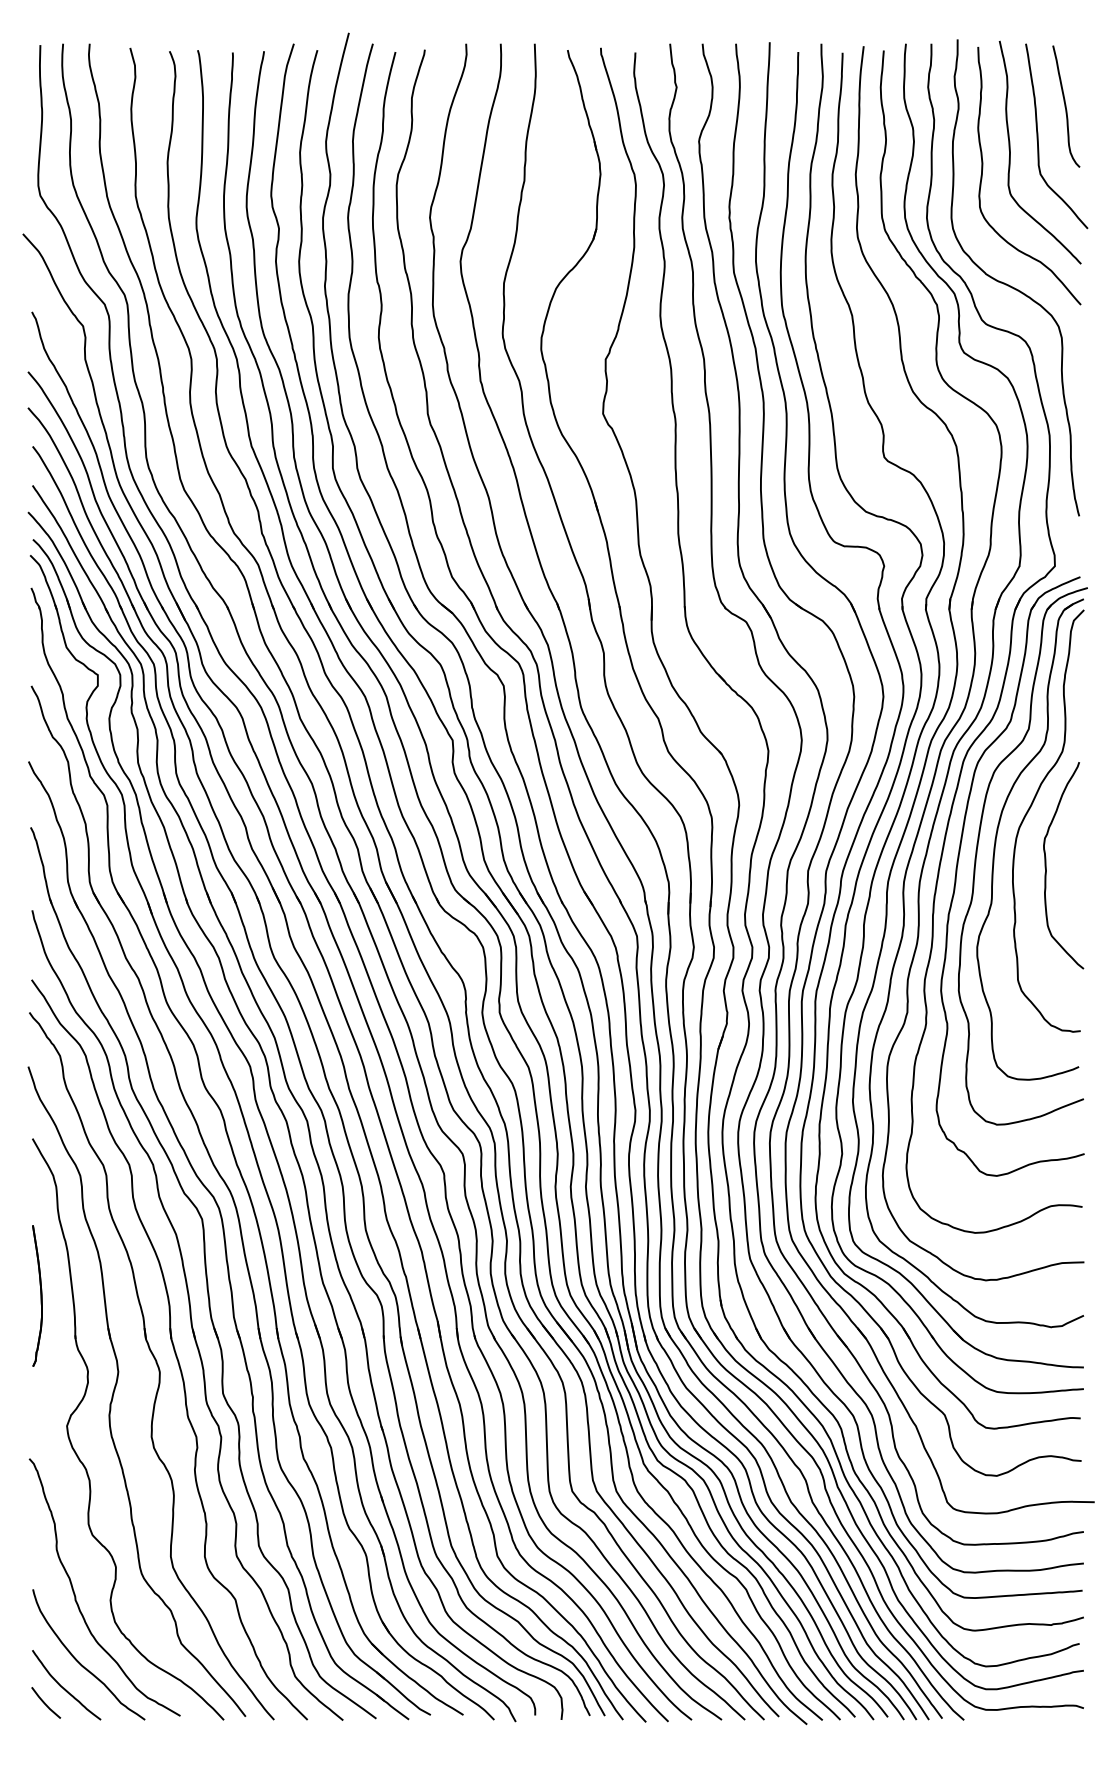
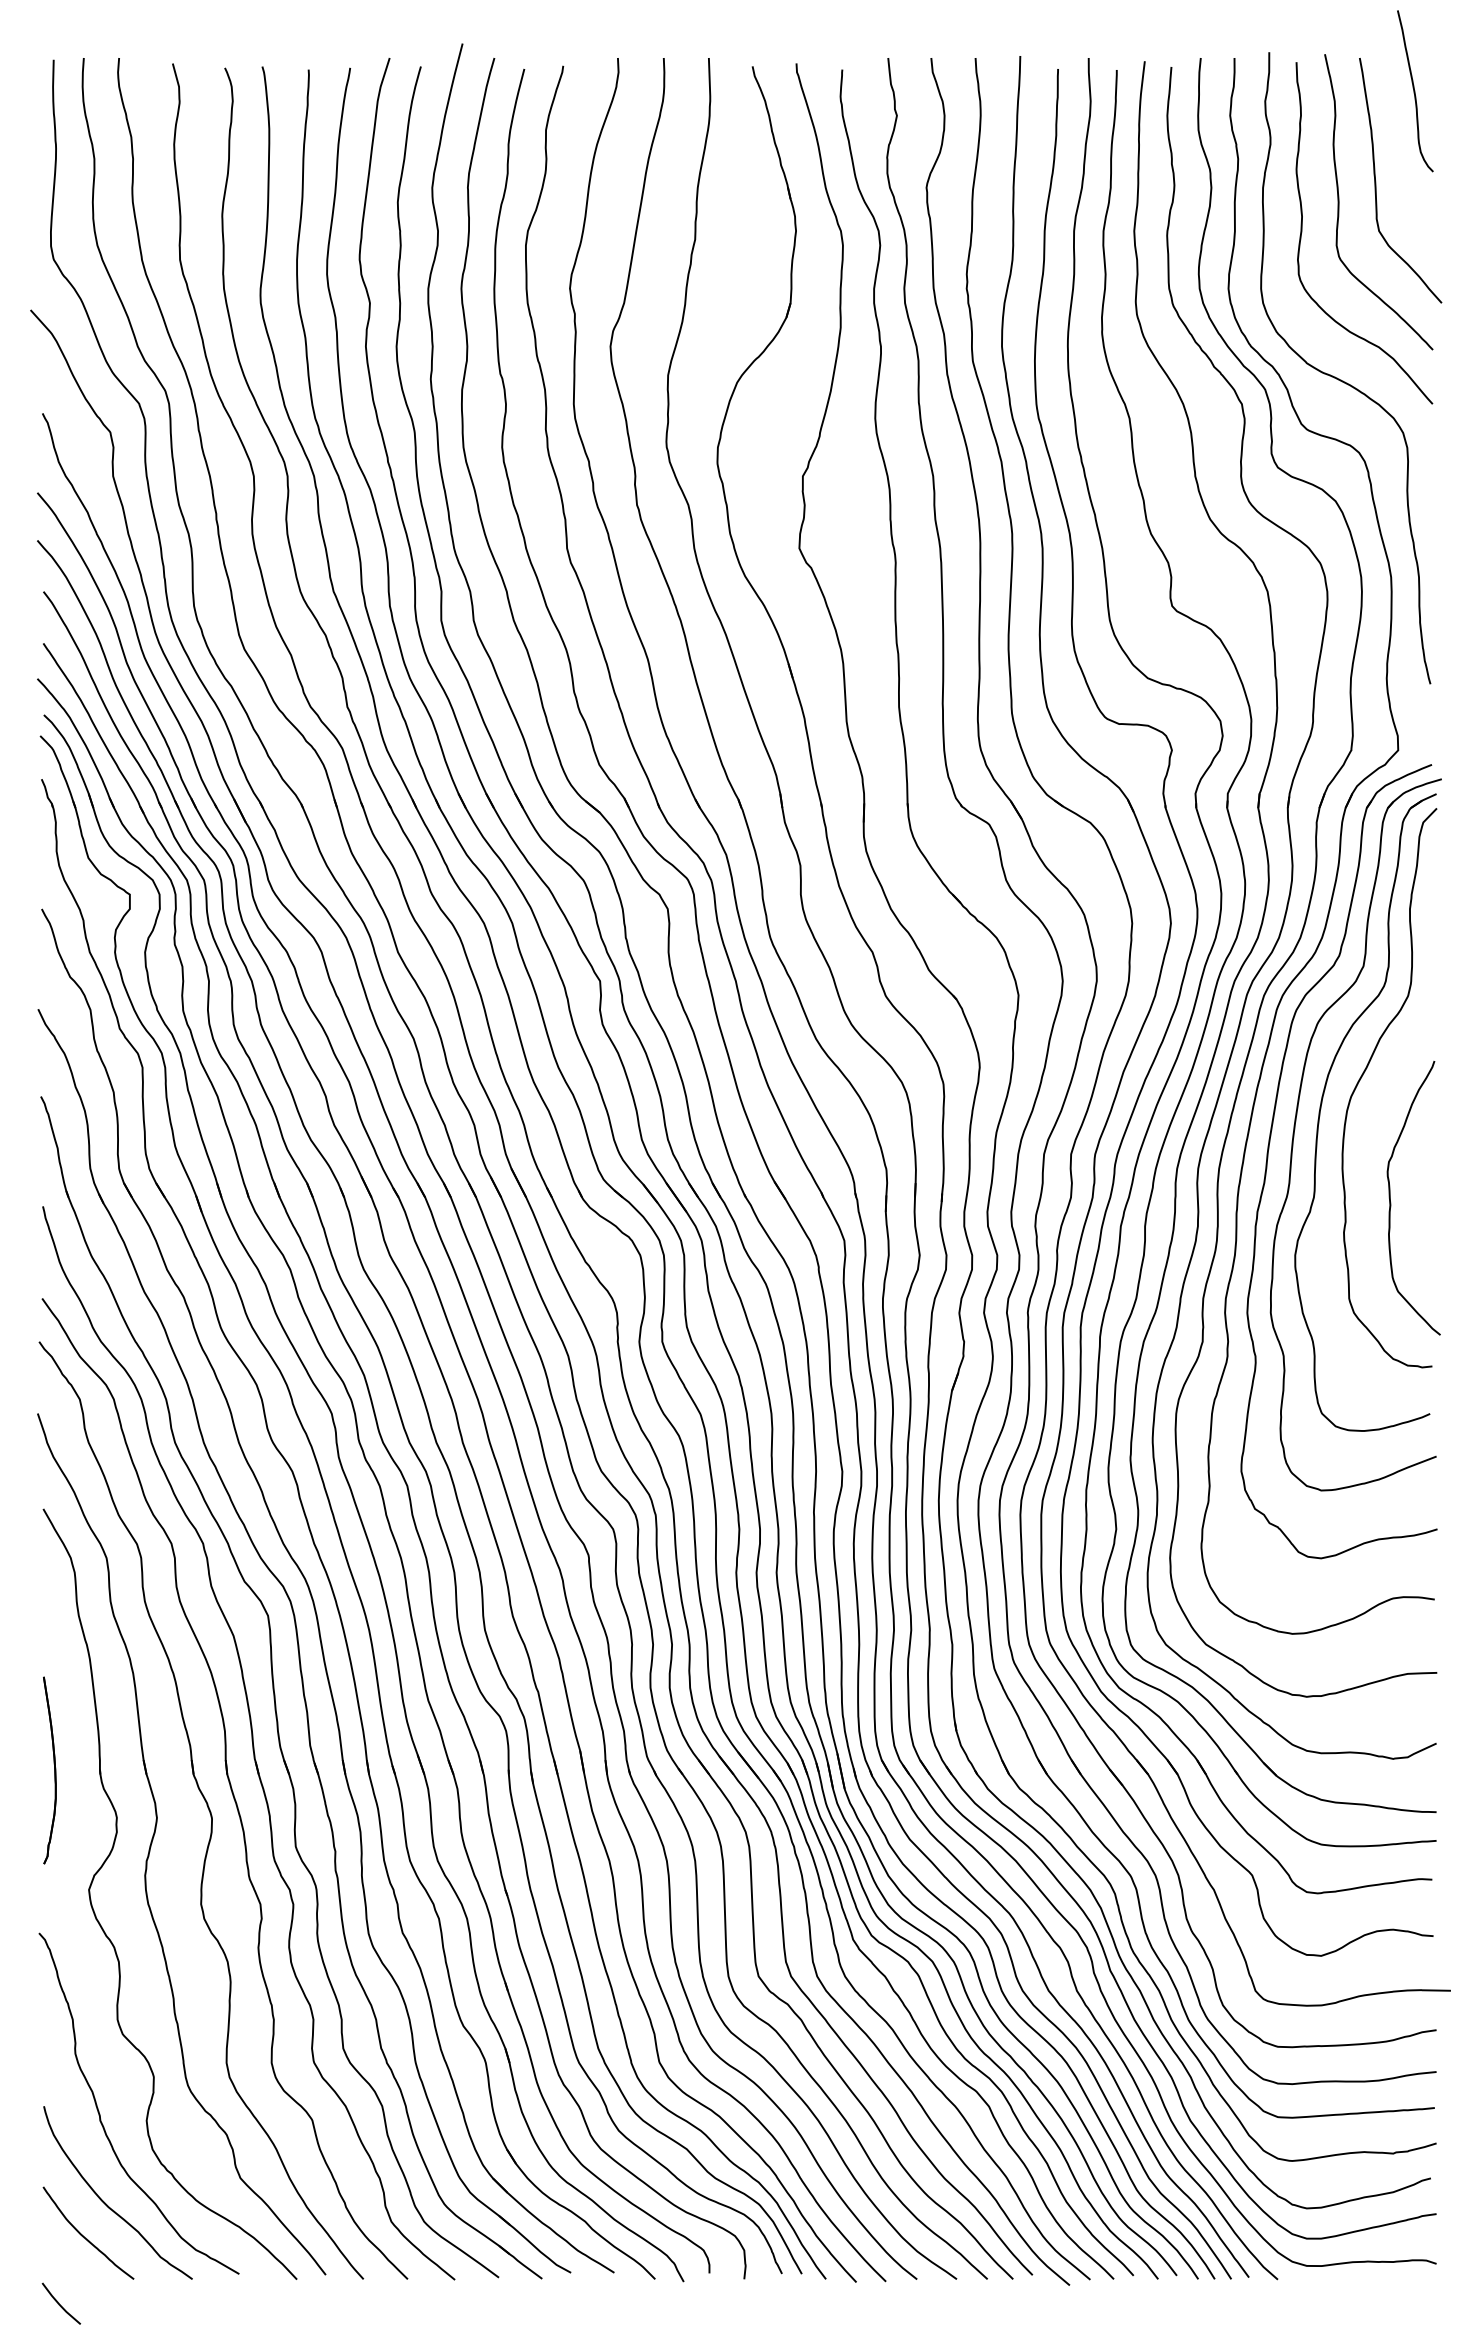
curve: (1066, 106) -> (1415, 91), moved
curve: (1046, 868) -> (1391, 1202), moved
part: (37, 1296) -> (49, 1770), moved
line: (44, 1702) -> (59, 2303), moved

